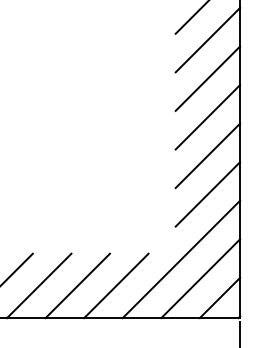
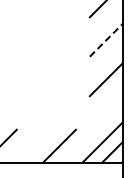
line: (206, 40) -> (105, 20), removed
line: (208, 77) -> (106, 39), solid -> dashed
line: (206, 116) -> (105, 59), removed
line: (206, 192) -> (105, 98), removed
line: (180, 259) -> (92, 132), removed
line: (38, 284) -> (19, 145), removed
line: (77, 284) -> (39, 145), removed

